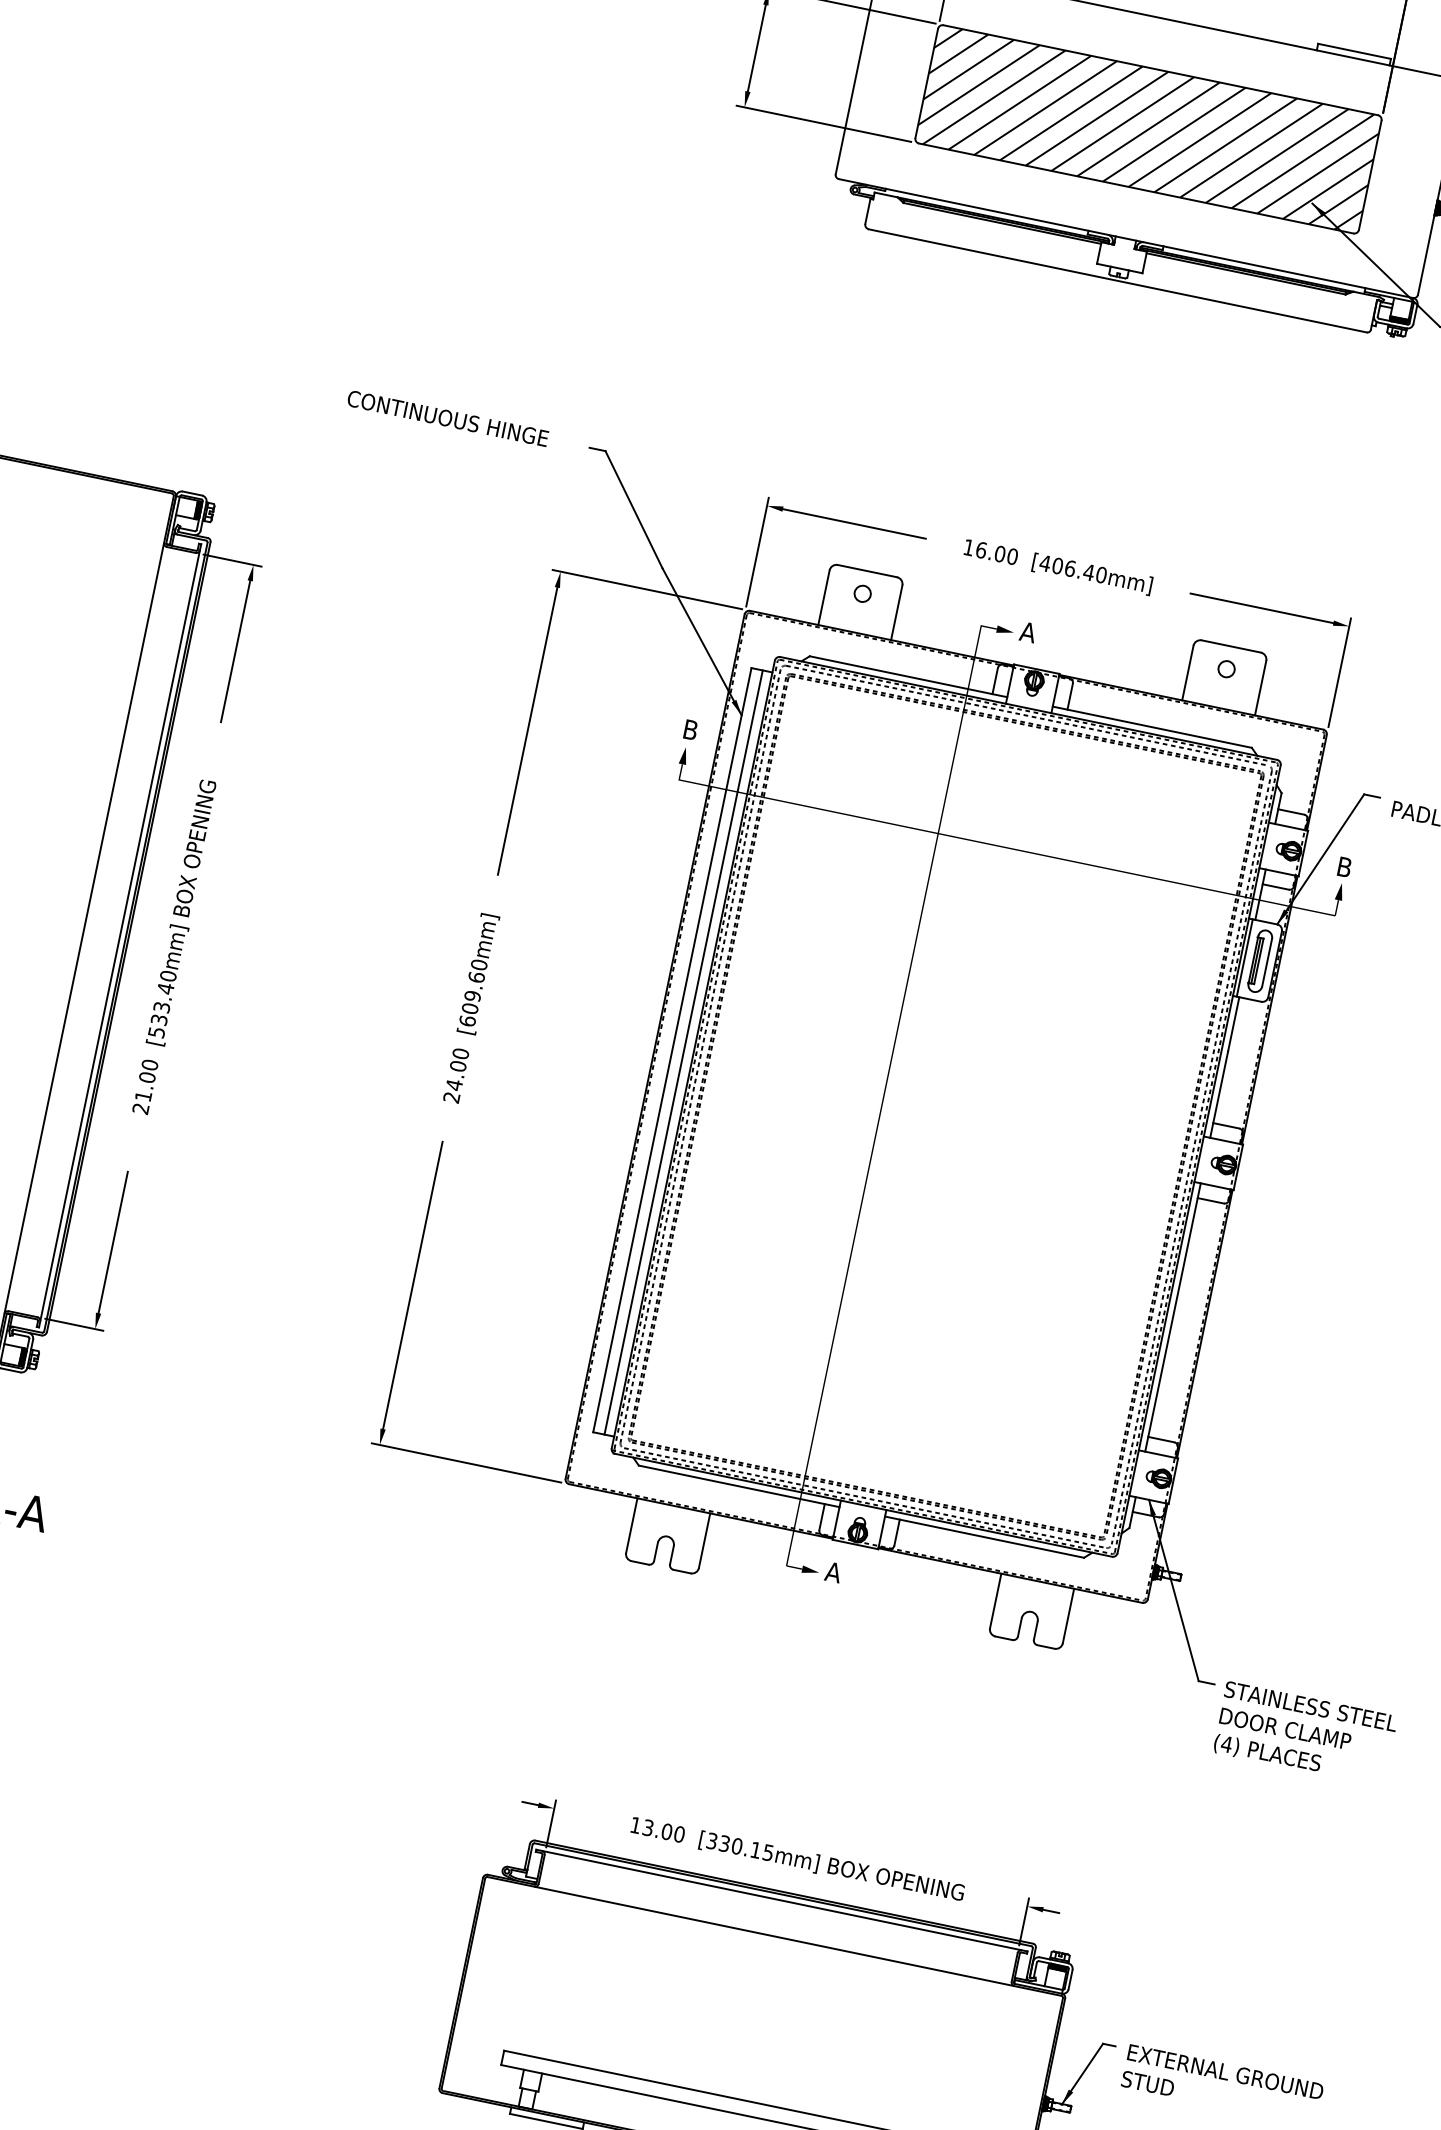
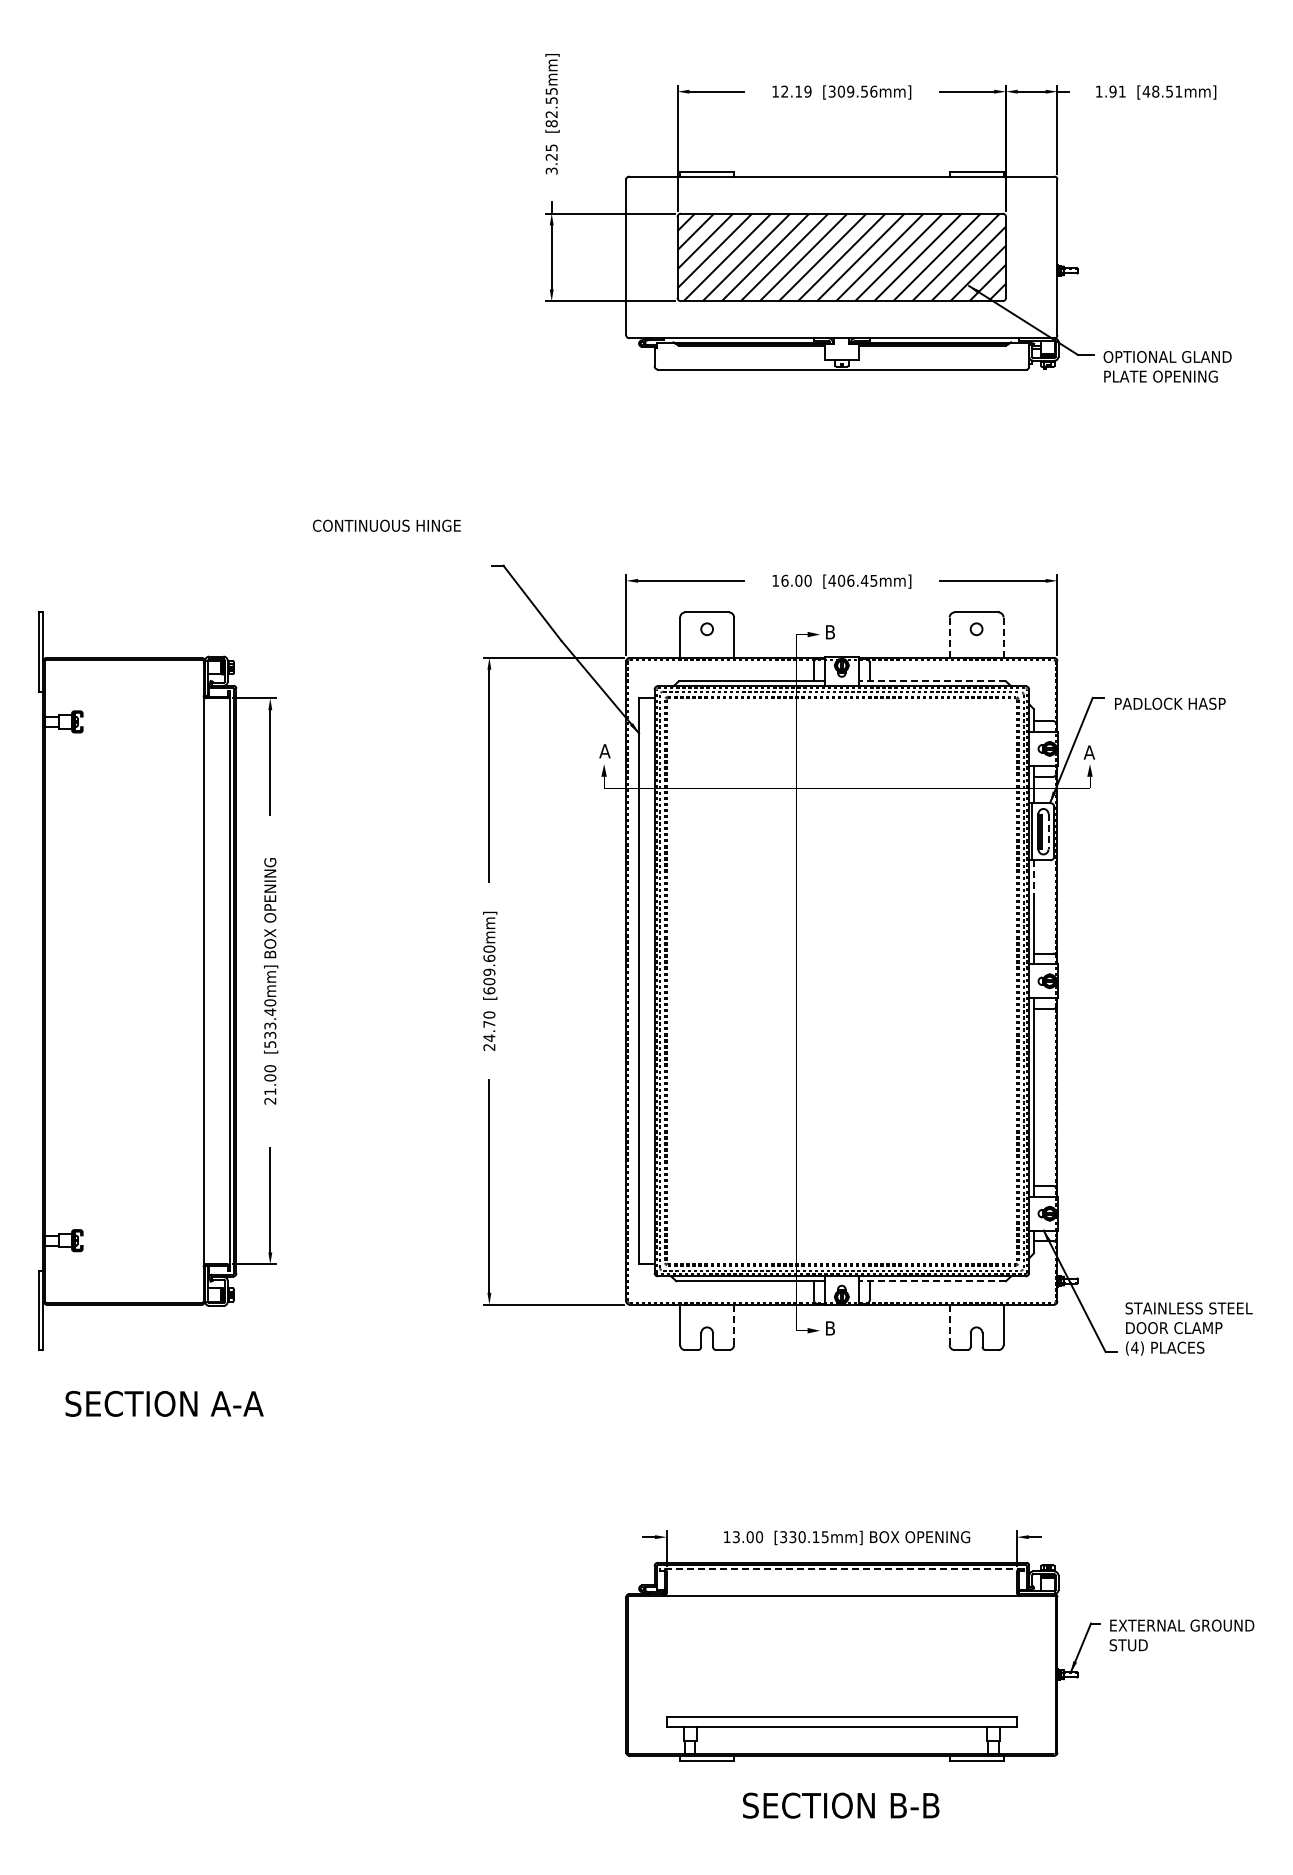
text: (447, 418) -> (386, 525), moved
text: (1101, 574) -> (873, 580), [406.40mm] -> [406.45mm]
text: (1027, 632) -> (829, 632), A -> B
line: (1187, 674) -> (949, 638), solid -> dashed
line: (1260, 689) -> (1003, 638), solid -> dashed
line: (1152, 727) -> (932, 681), solid -> dashed
text: (689, 730) -> (604, 751), B -> A
text: (1344, 867) -> (1089, 752), B -> A
line: (1267, 962) -> (1048, 831), solid -> dashed
line: (1233, 1024) -> (1033, 880), solid -> dashed
line: (683, 1052) -> (647, 981), removed
text: (458, 1065) -> (489, 1023), 24.00 -> 24.70
line: (984, 1537) -> (932, 1281), solid -> dashed
line: (704, 1541) -> (734, 1325), solid -> dashed
text: (832, 1572) -> (829, 1328), A -> B
line: (995, 1601) -> (949, 1325), solid -> dashed
text: (1304, 1733) -> (1188, 1328), moved
line: (781, 1901) -> (841, 1569), solid -> dashed

